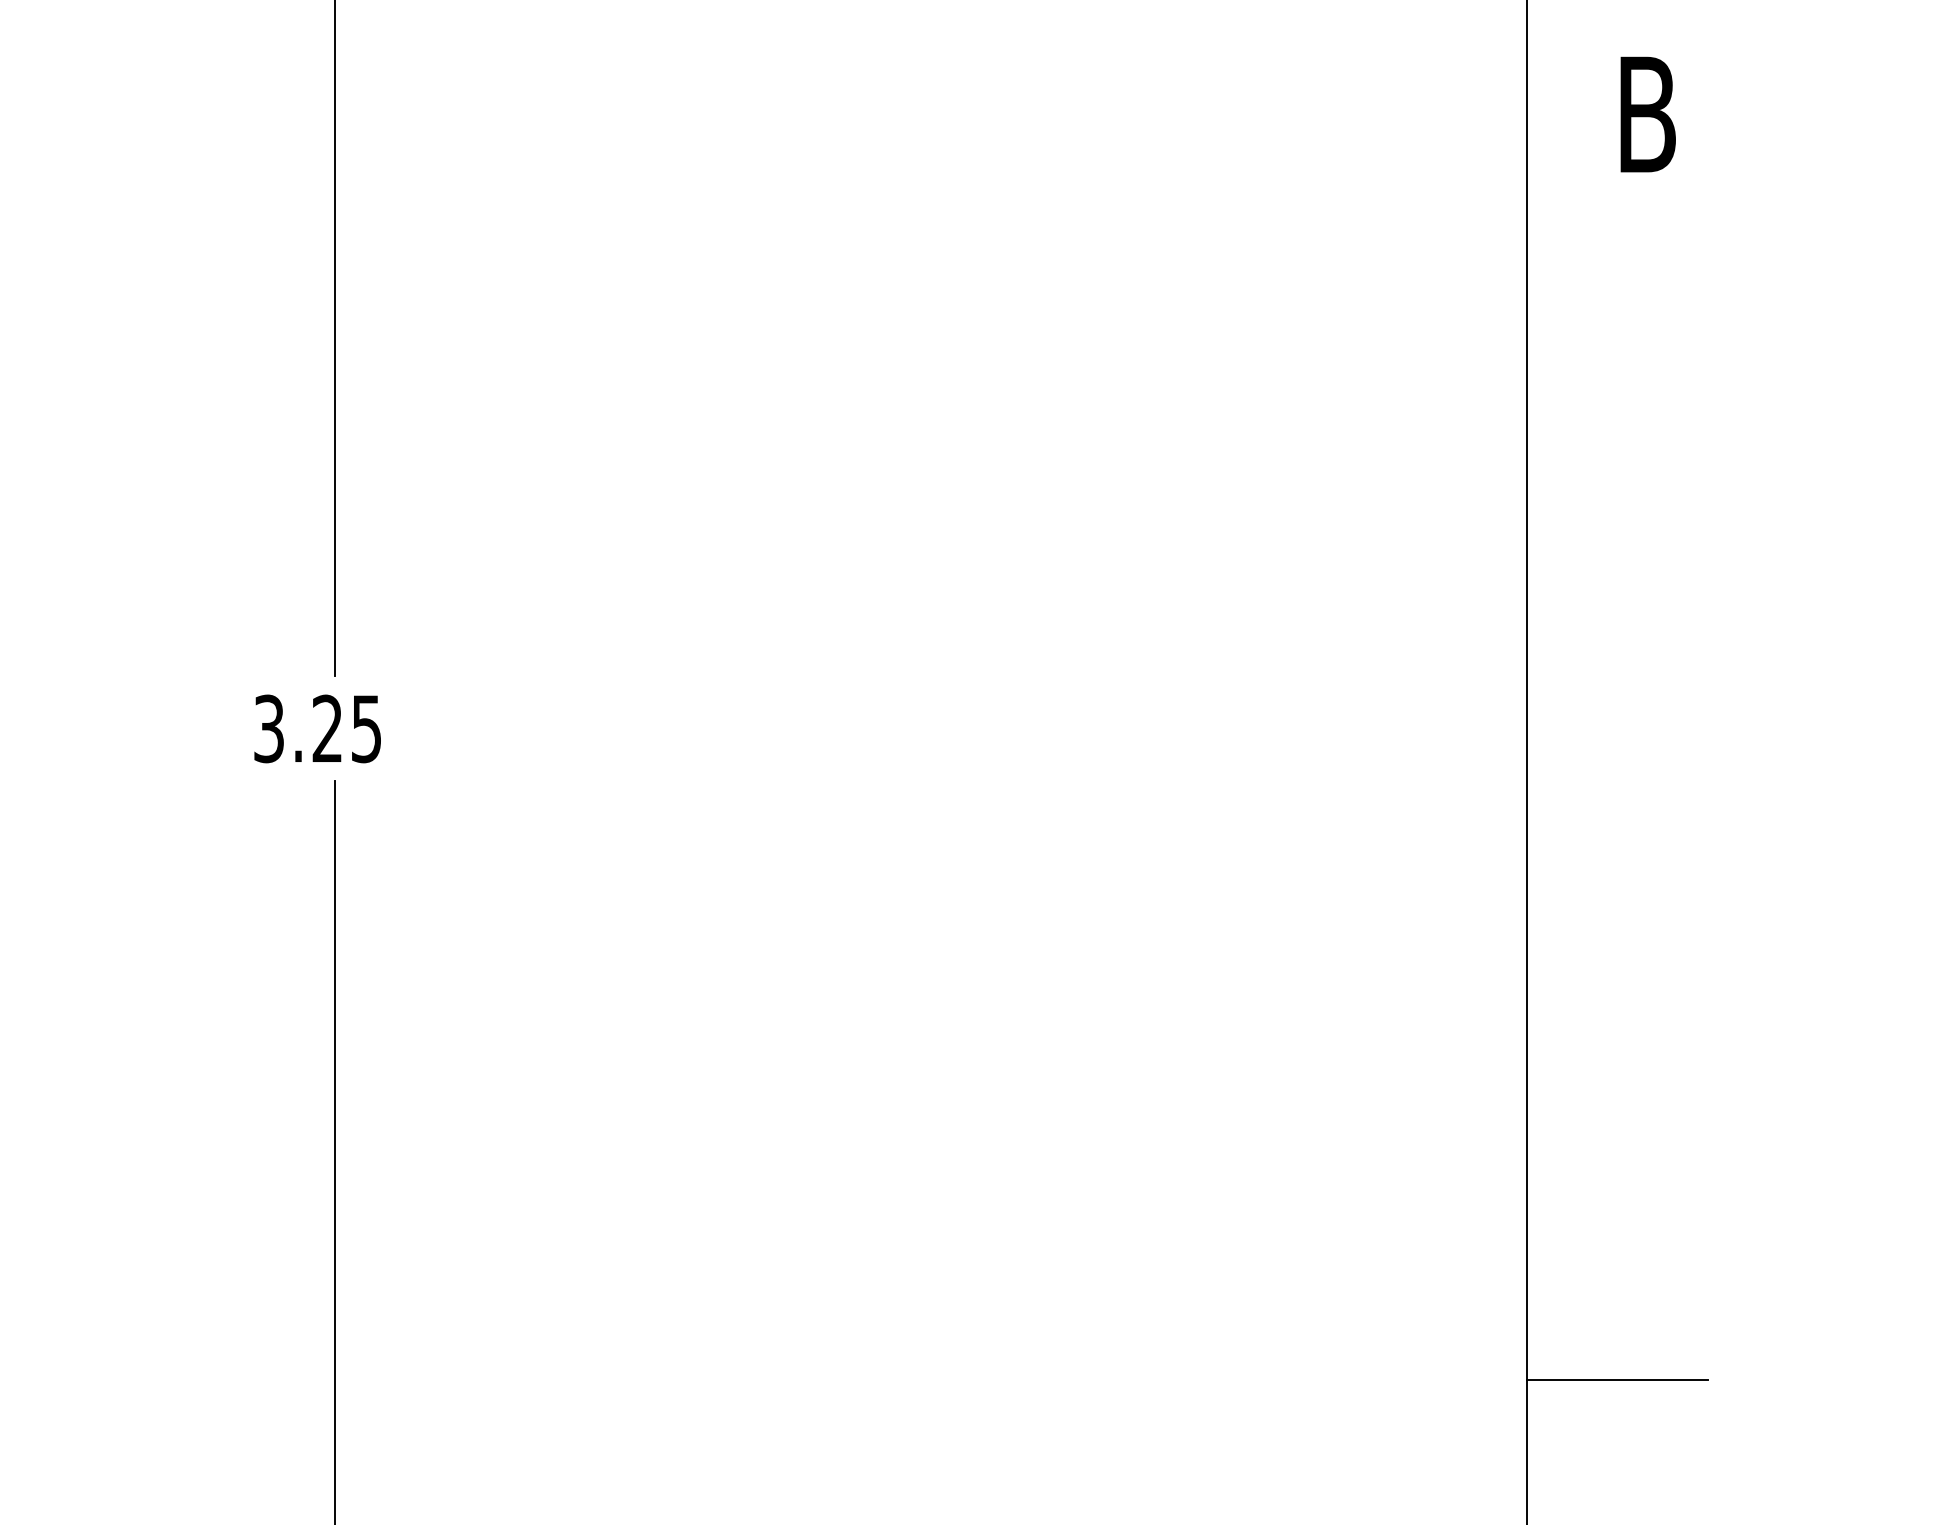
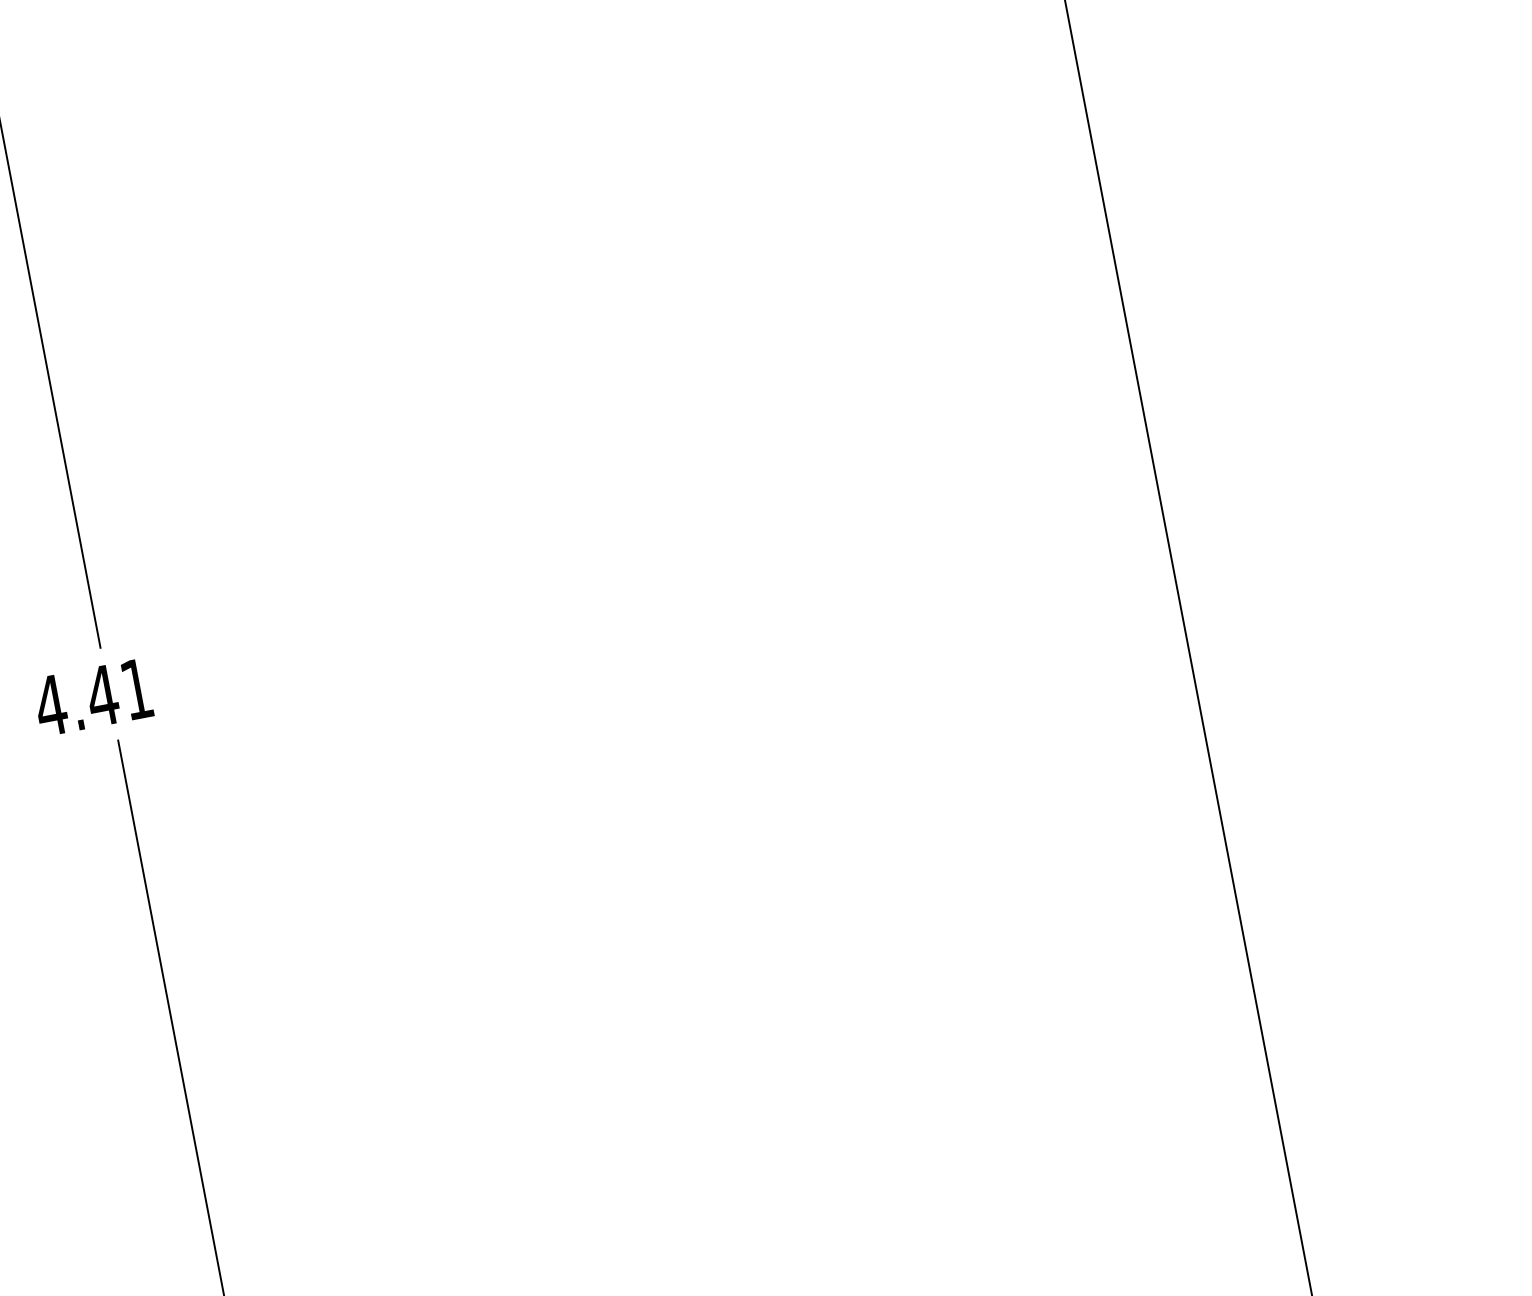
text: (316, 728) -> (92, 697), 3.25 -> 4.41
line: (1617, 1379) -> (1347, 1052), removed

